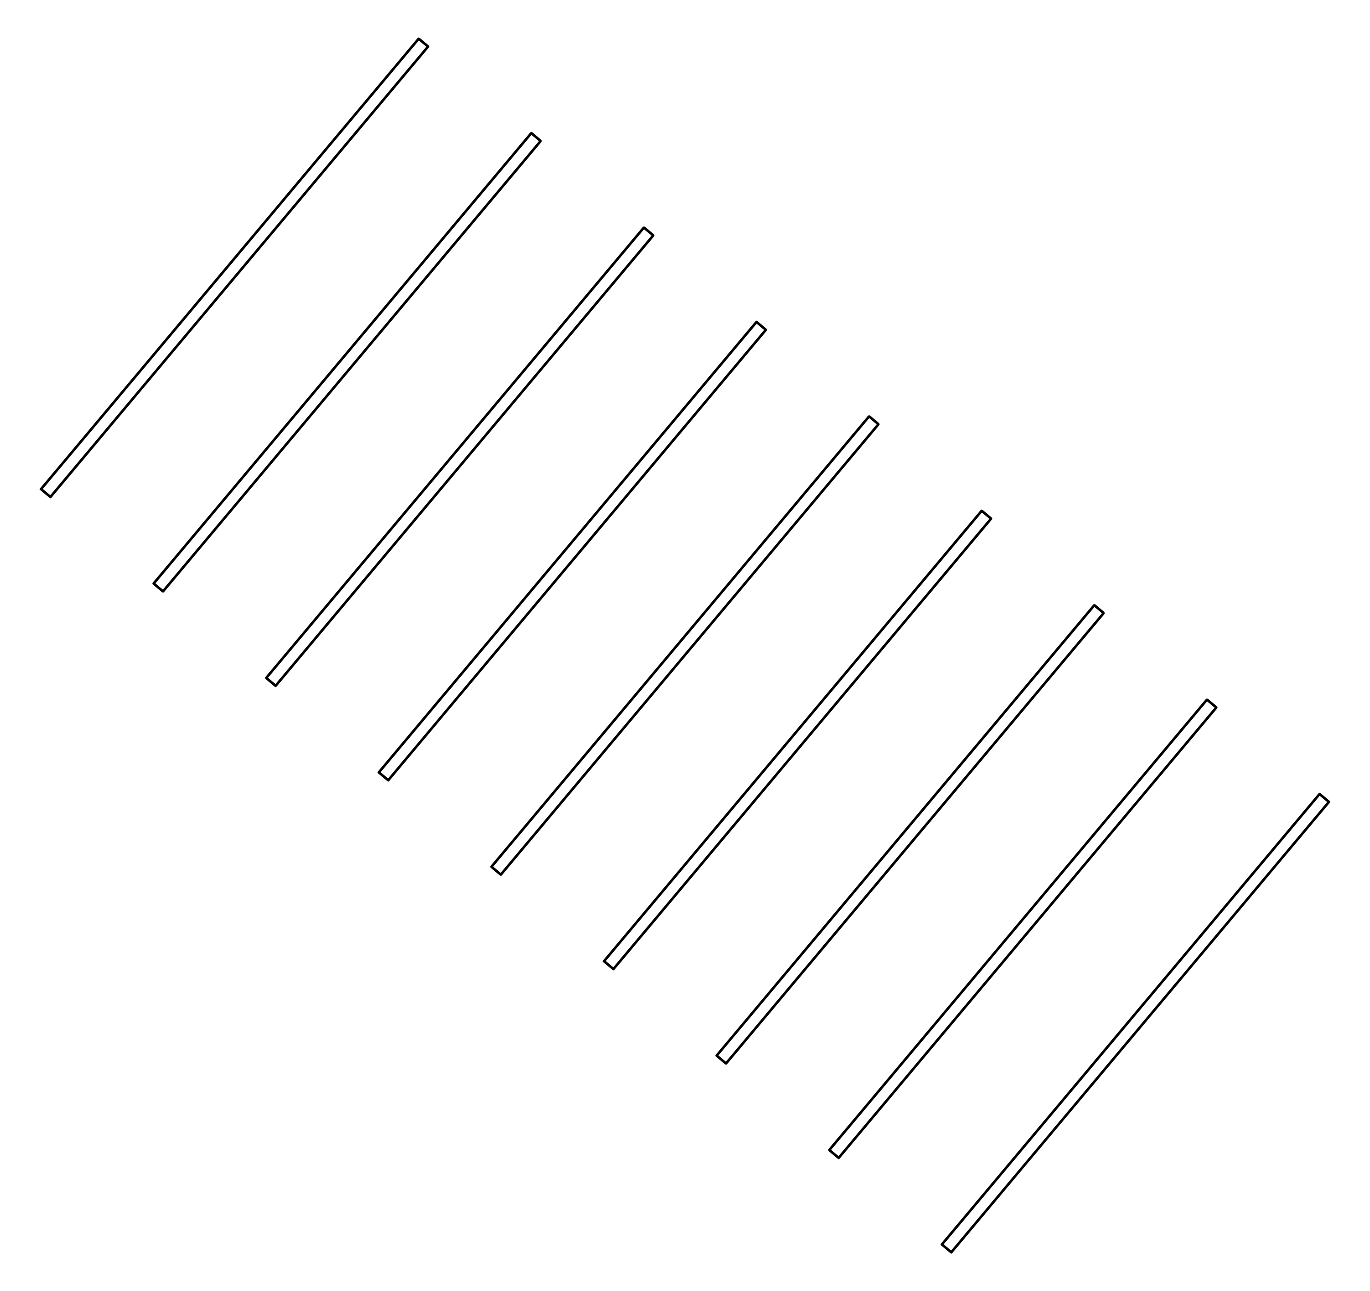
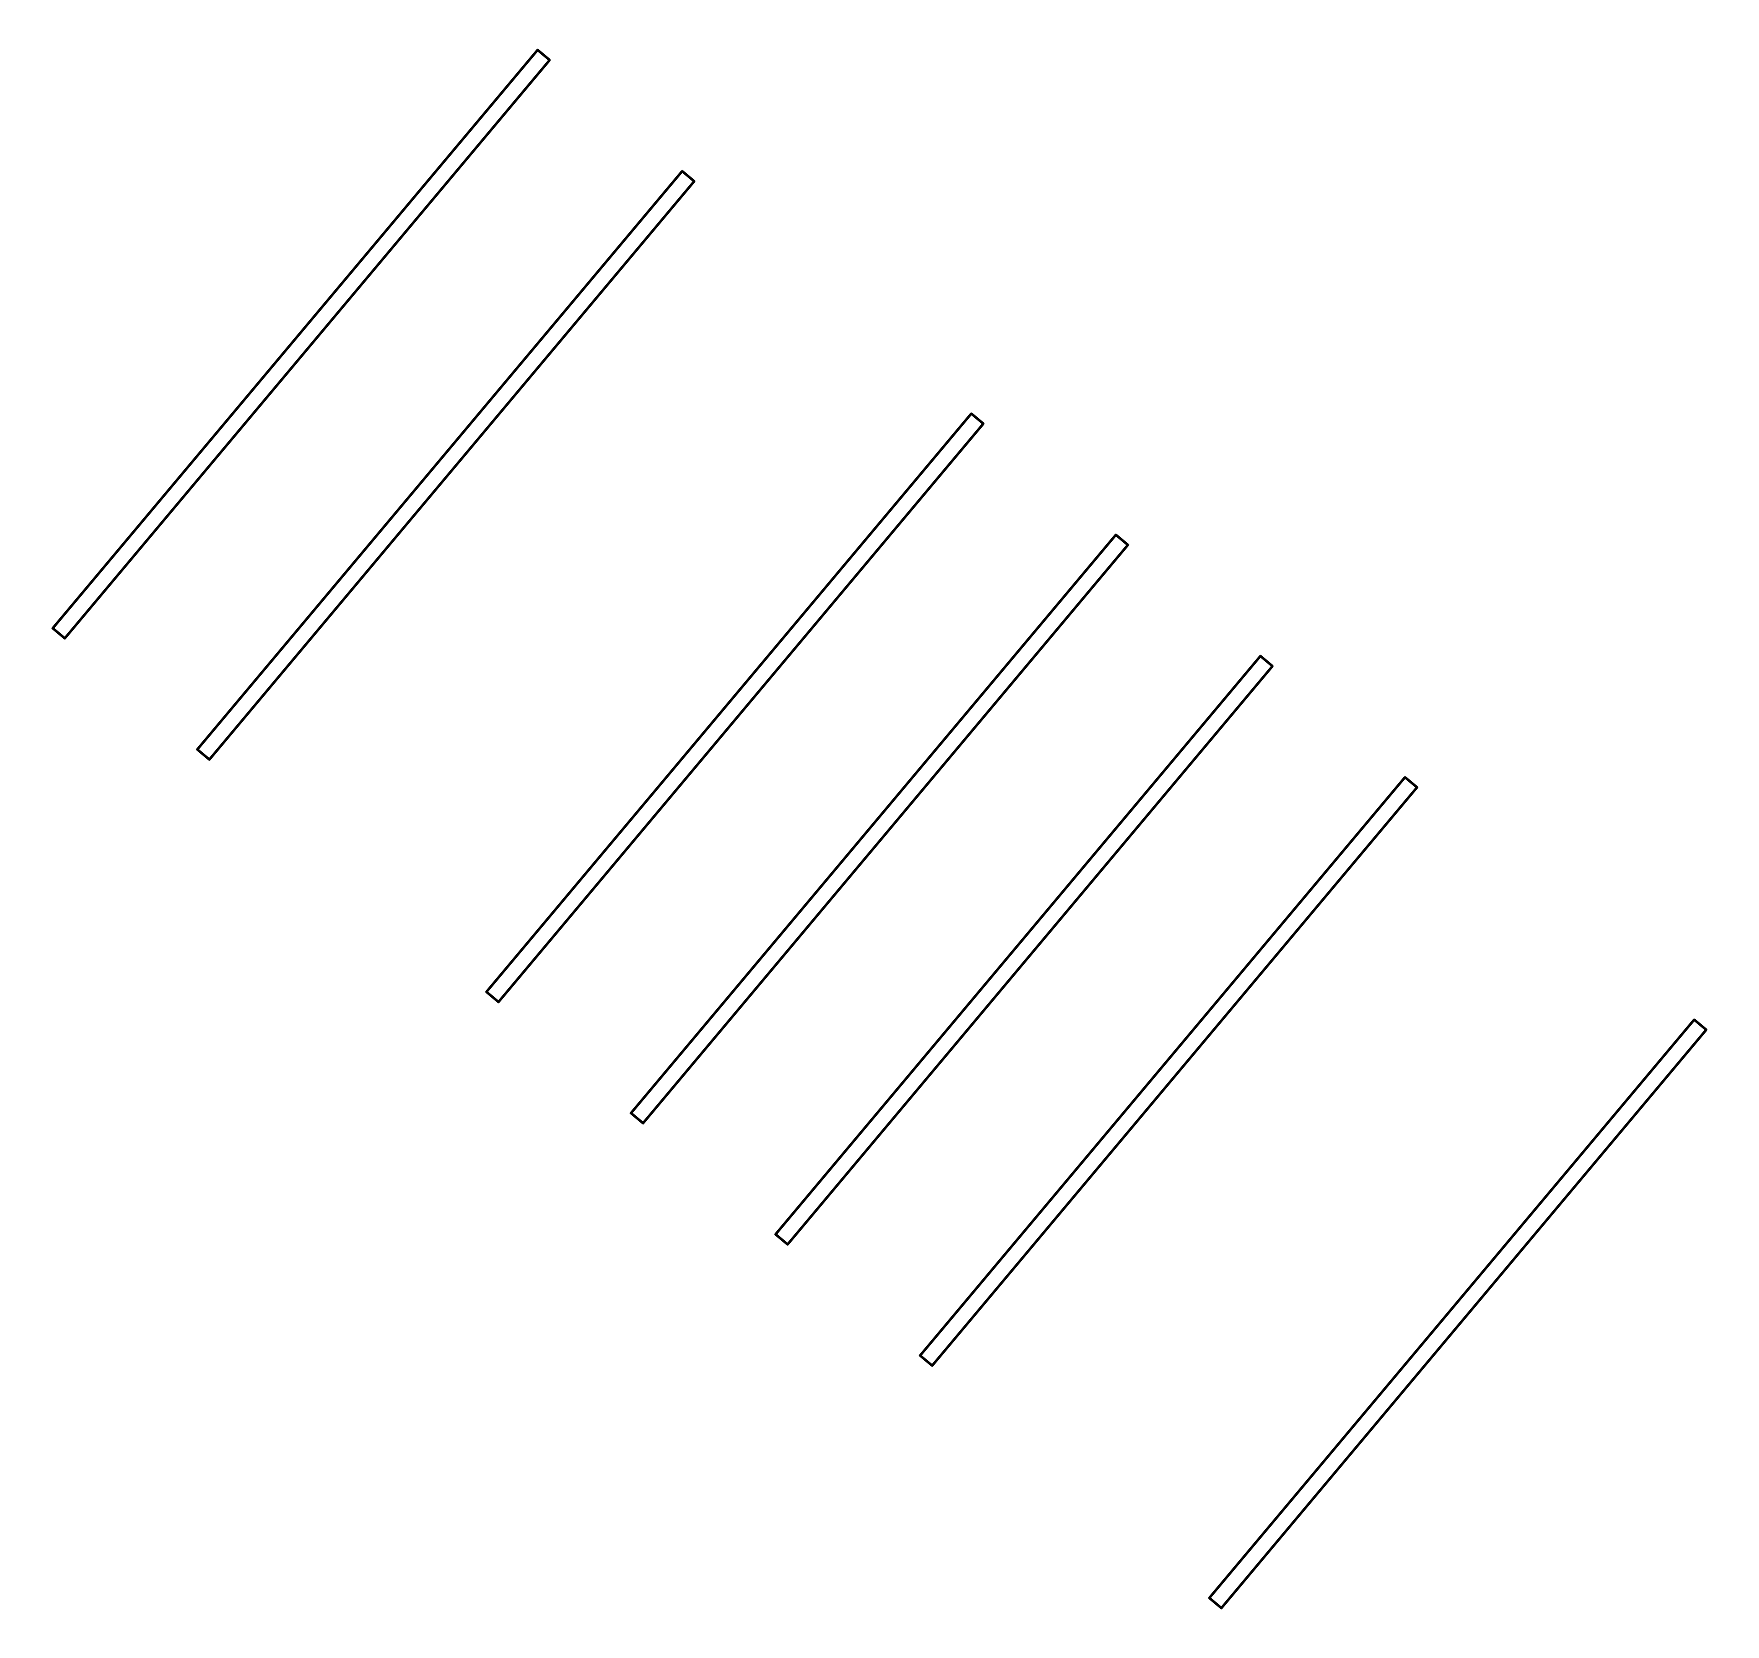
part: (459, 456) -> (589, 586), removed
part: (1022, 928) -> (1312, 1192), removed

